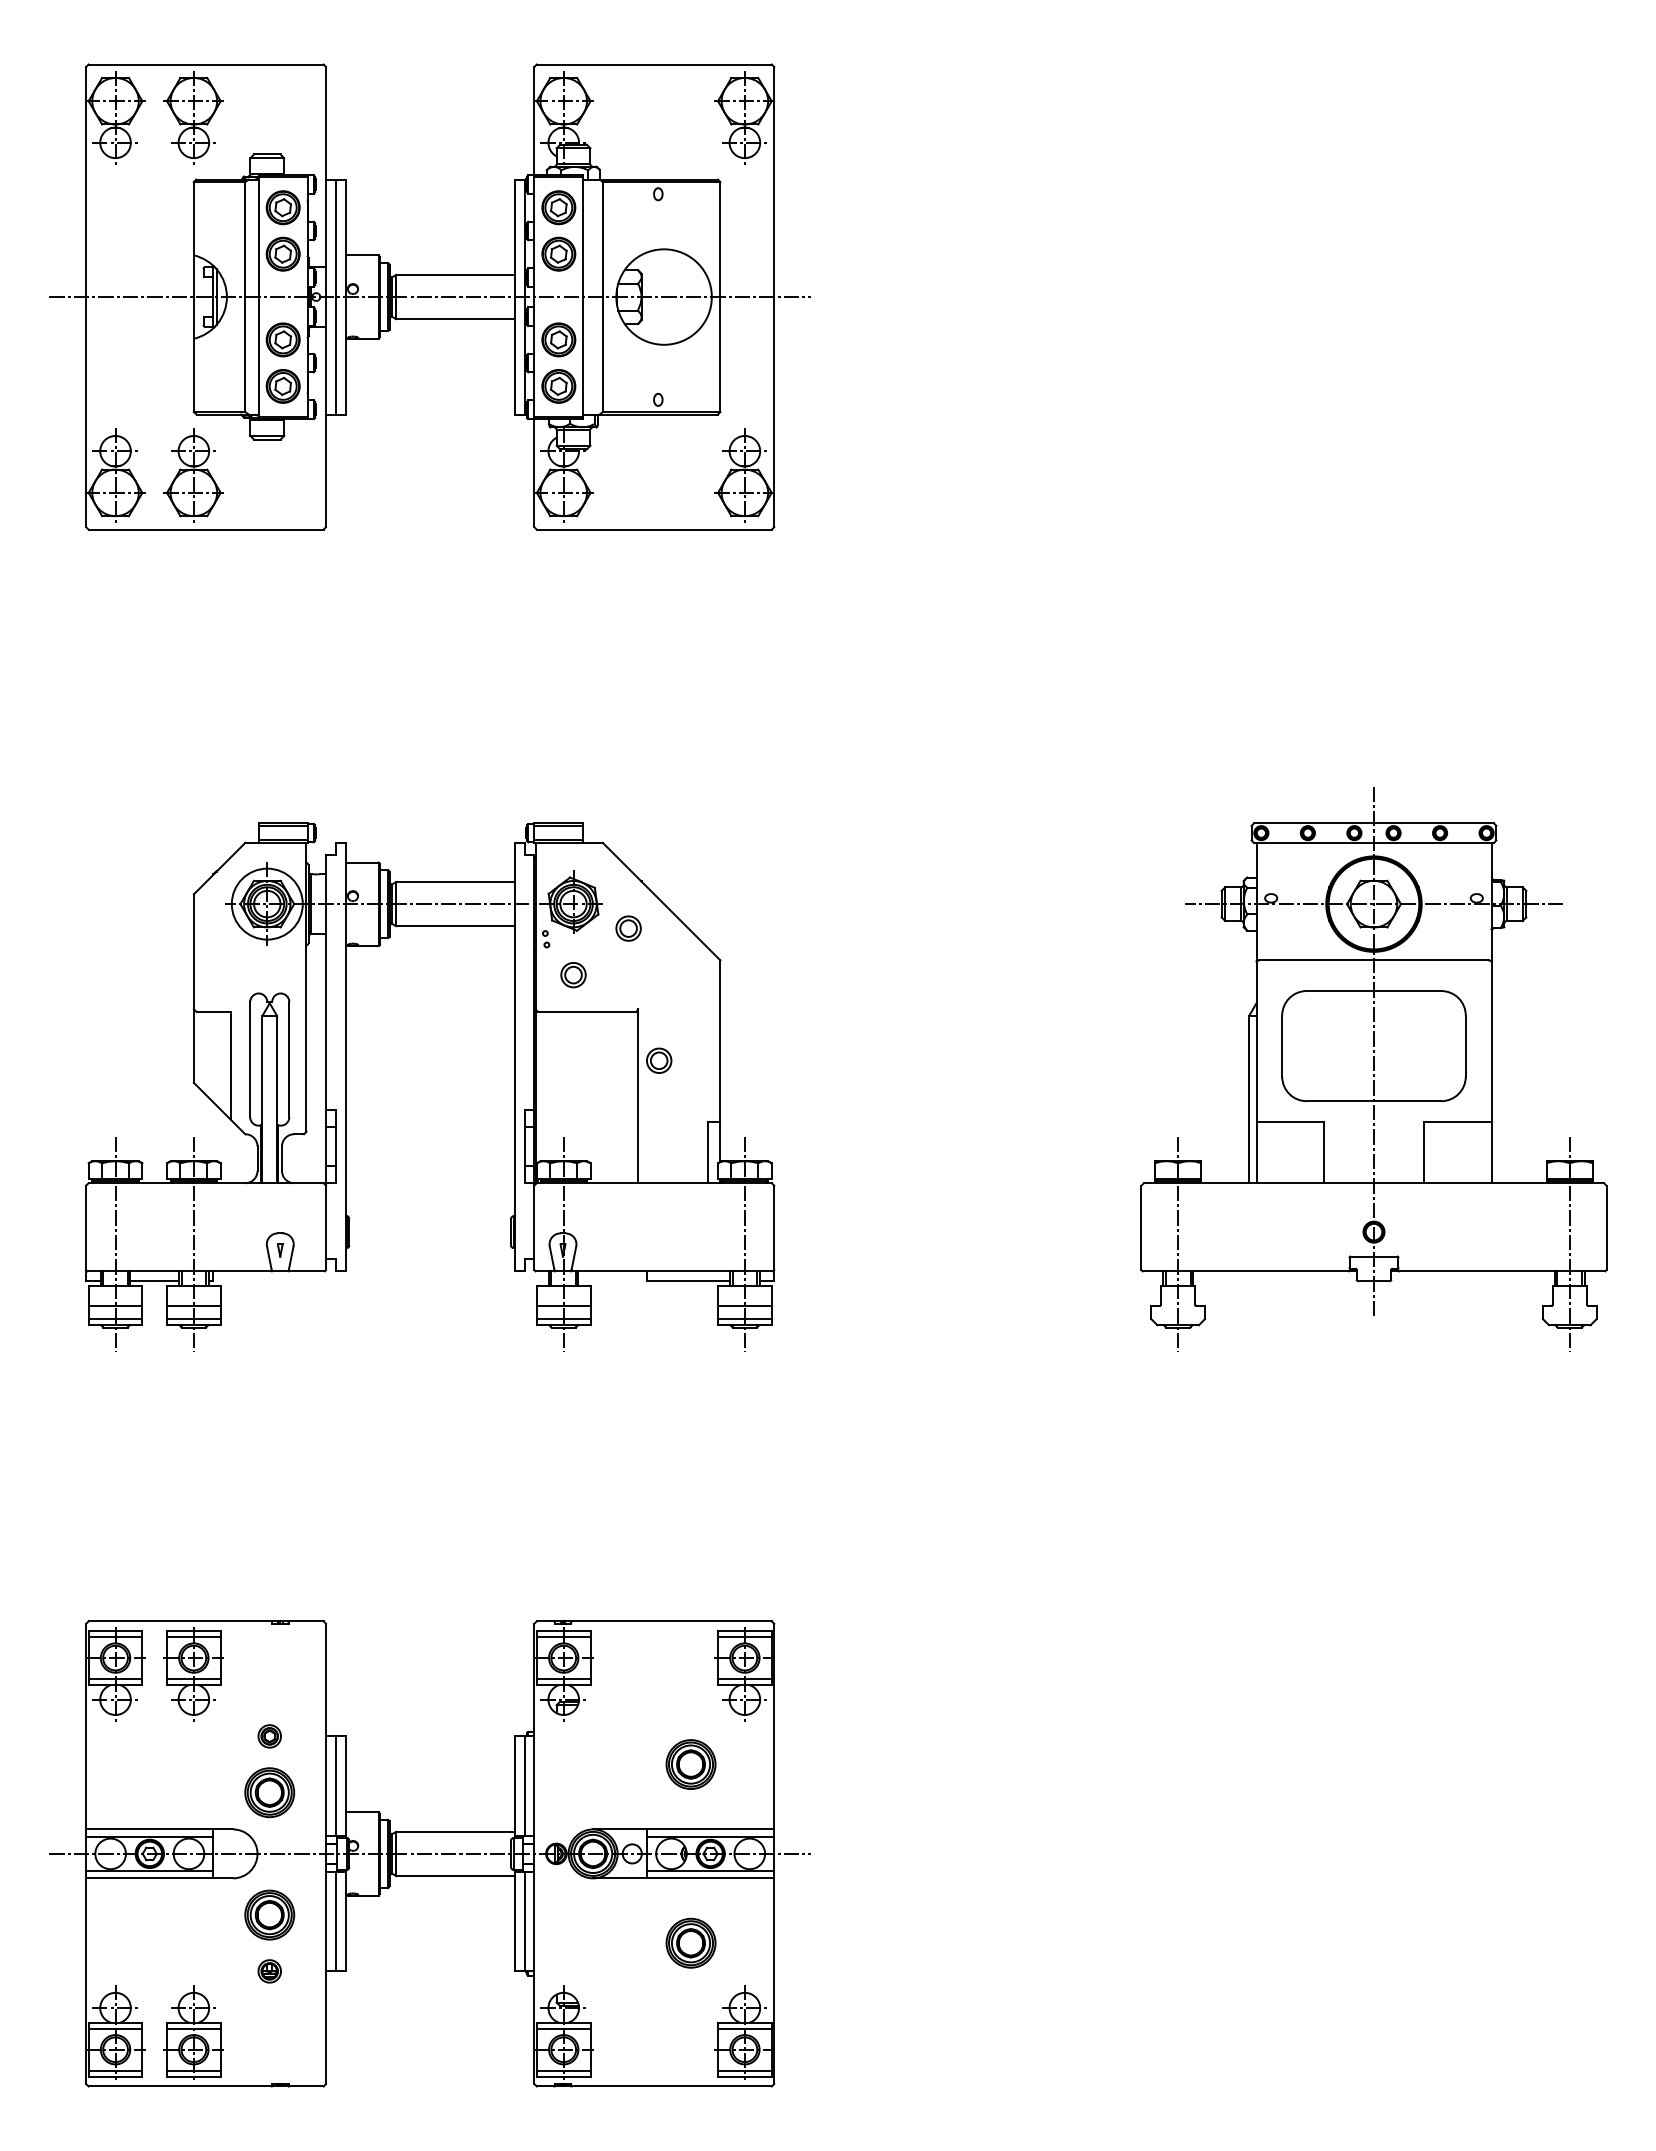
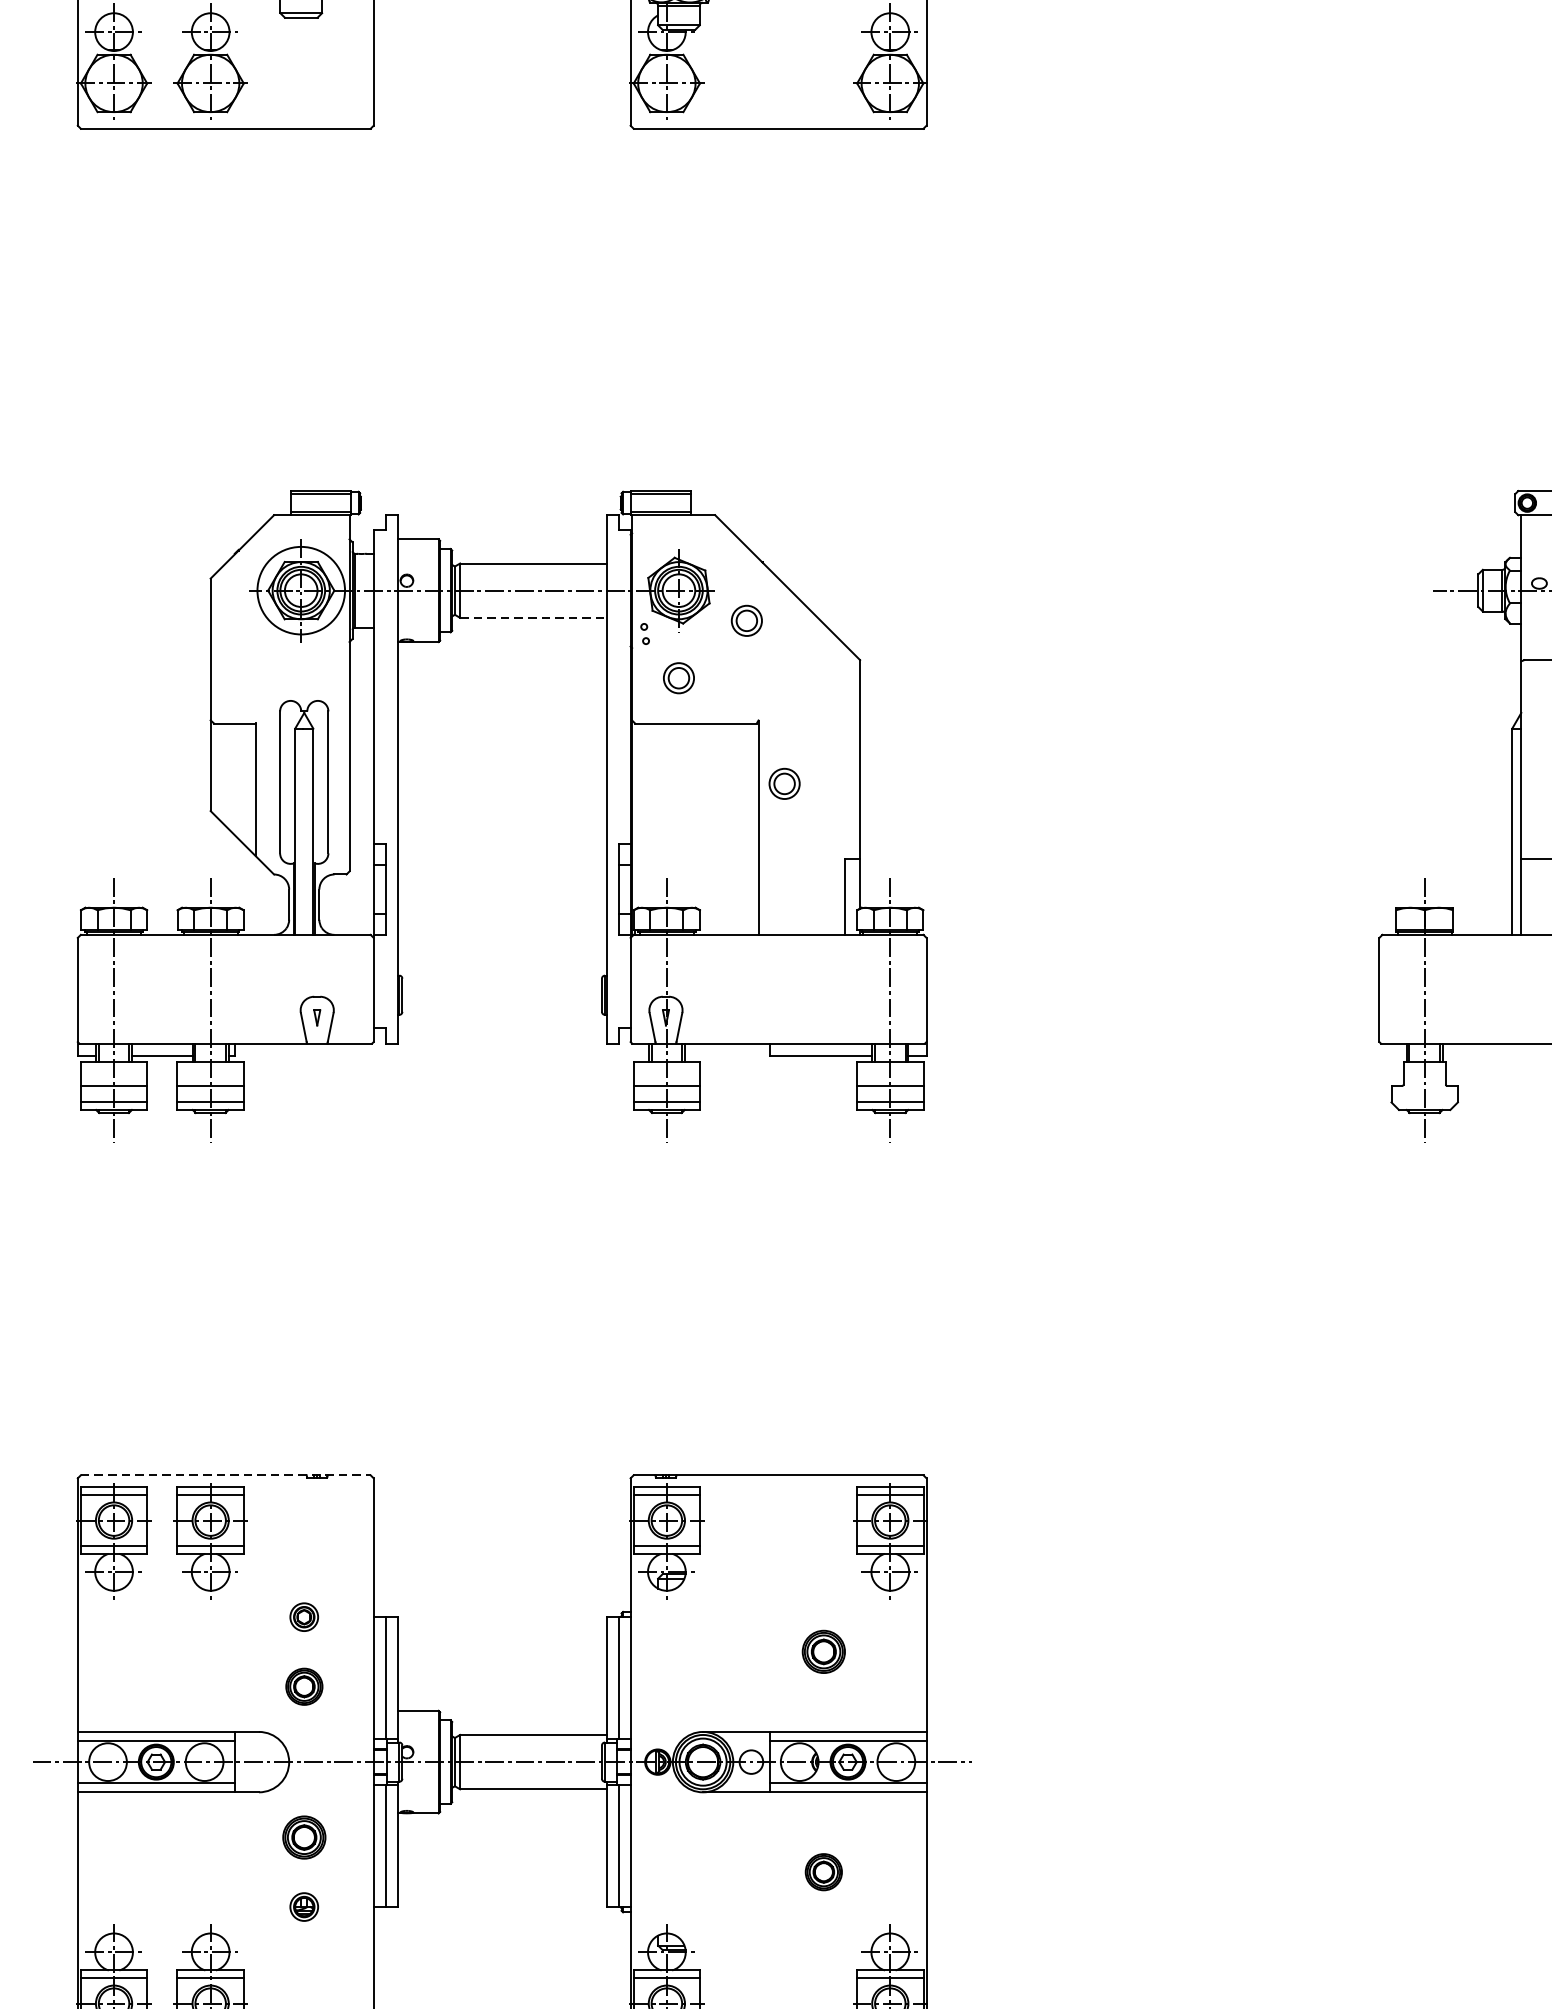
line: (455, 926) -> (533, 618), solid -> dashed
line: (206, 1621) -> (226, 1475), solid -> dashed
part: (690, 1764) -> (823, 1651), size x0.7
part: (269, 1792) -> (303, 1686), size x0.6
part: (269, 1914) -> (303, 1836), size x0.7
part: (690, 1942) -> (823, 1871), size x0.6

